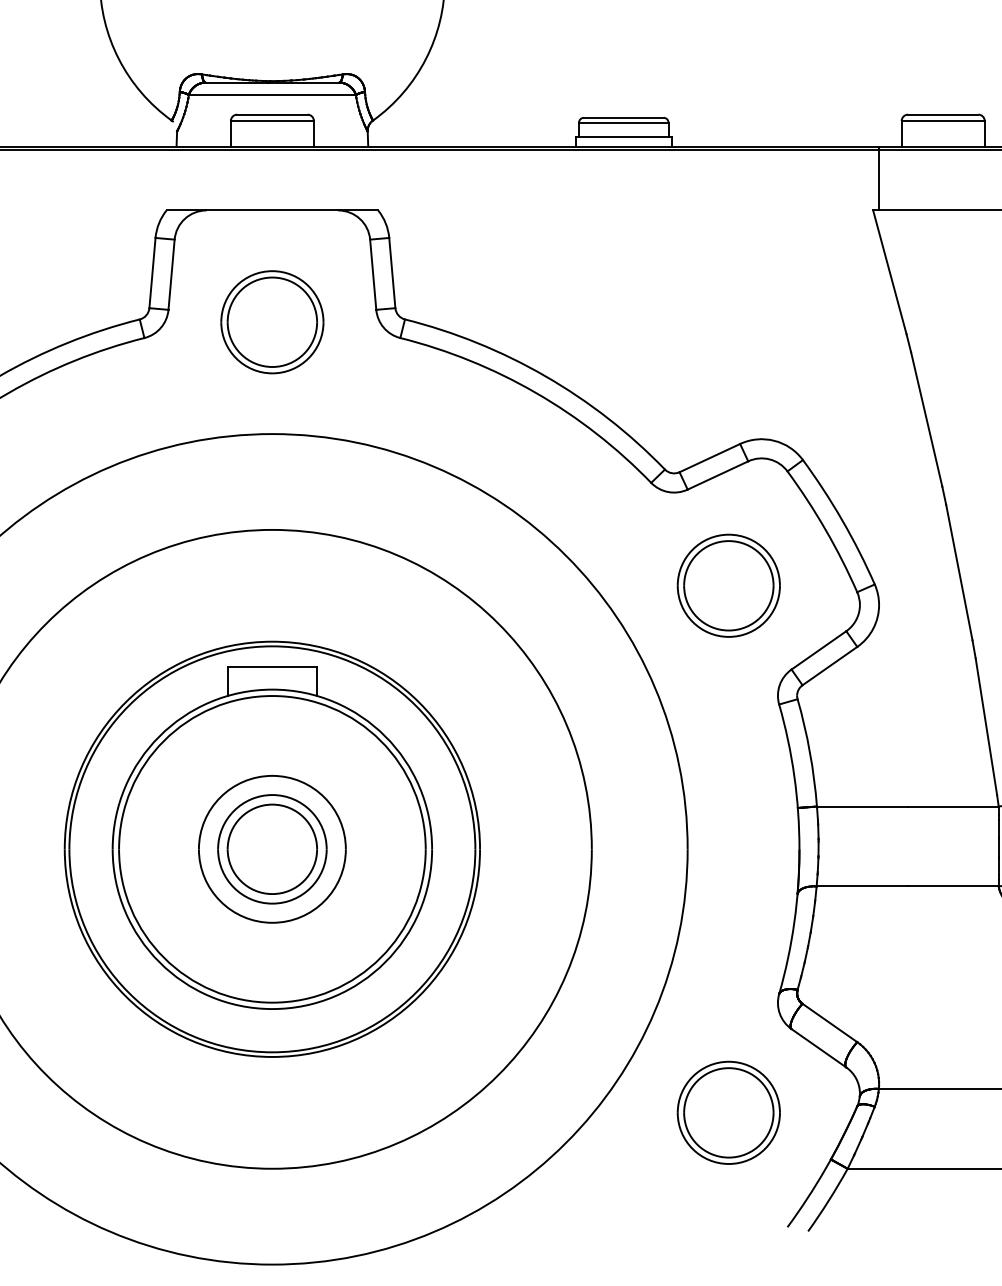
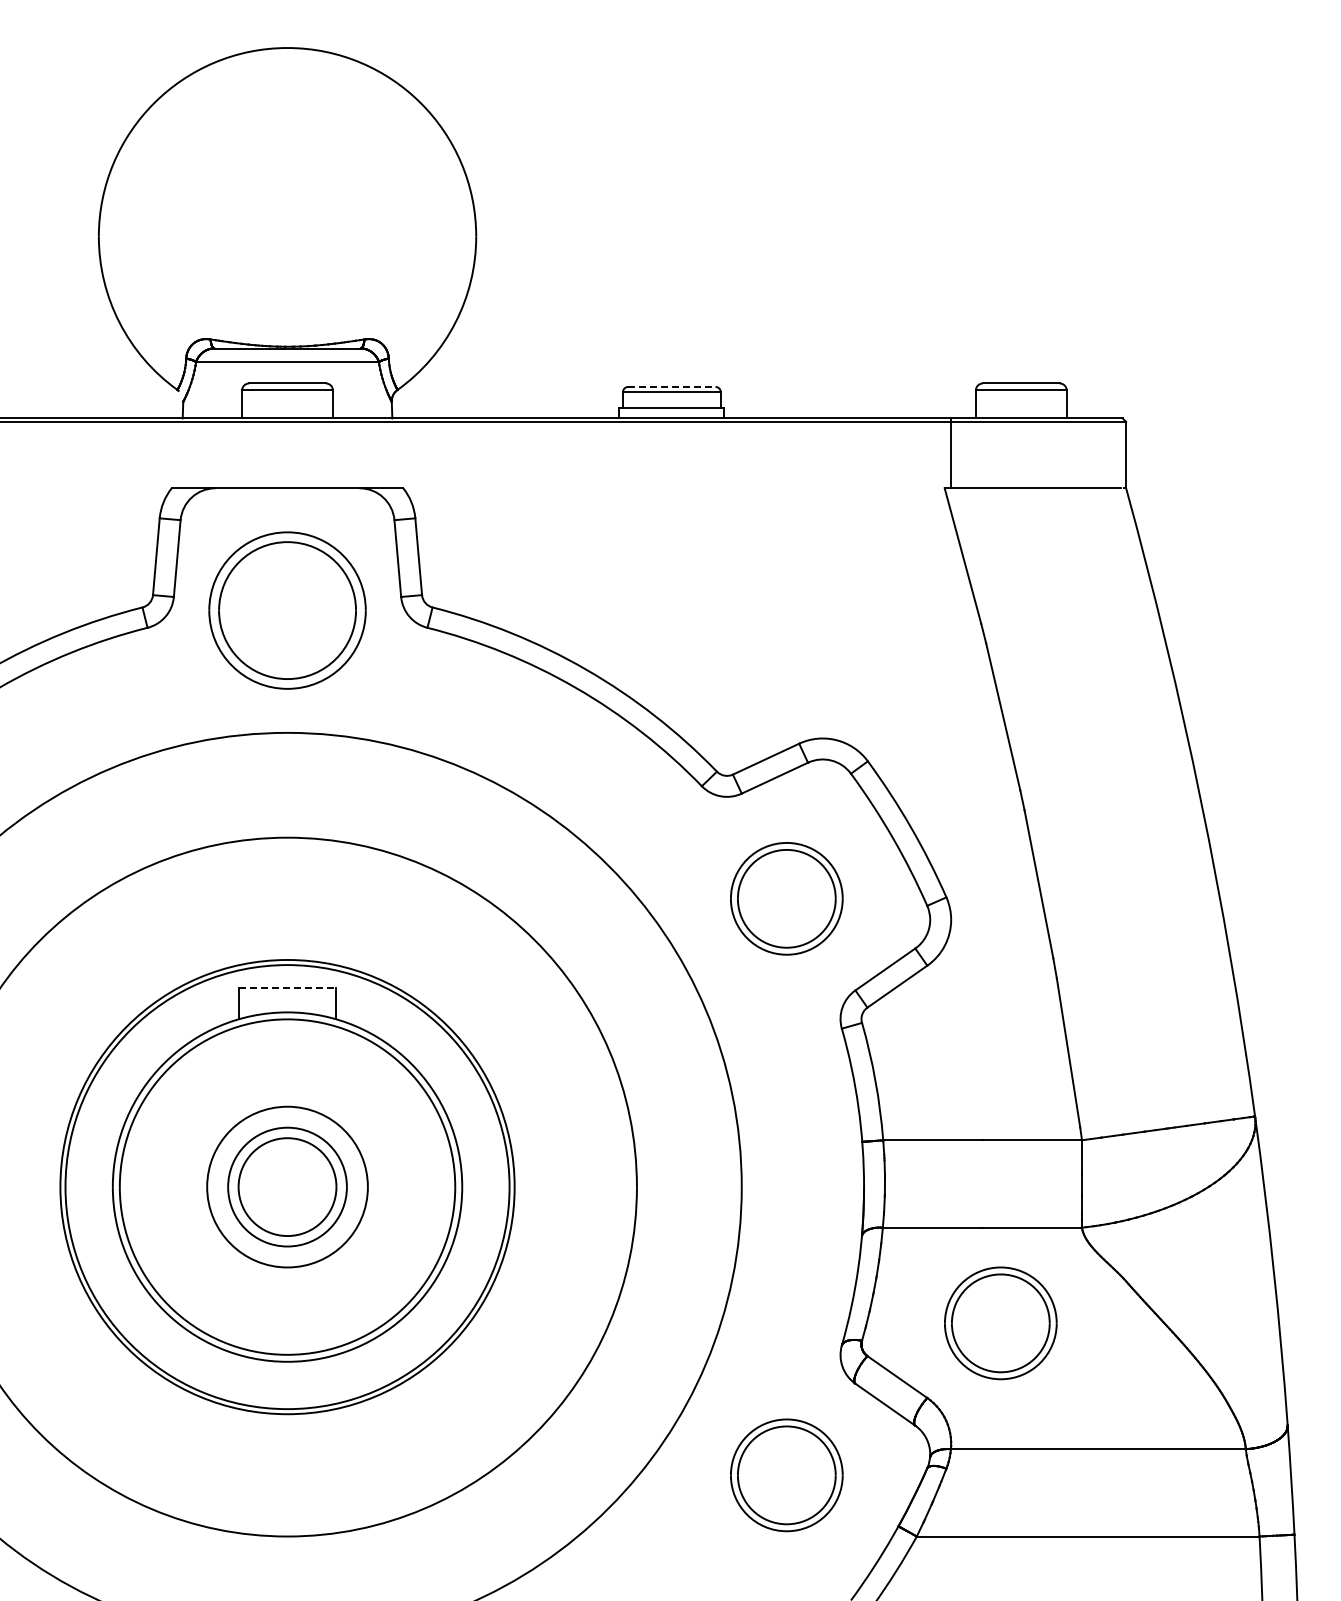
line: (623, 117) -> (671, 386), solid -> dashed
part: (272, 322) -> (287, 610), size x1.4
line: (272, 666) -> (287, 987), solid -> dashed
part: (924, 974) -> (1000, 1323), added

